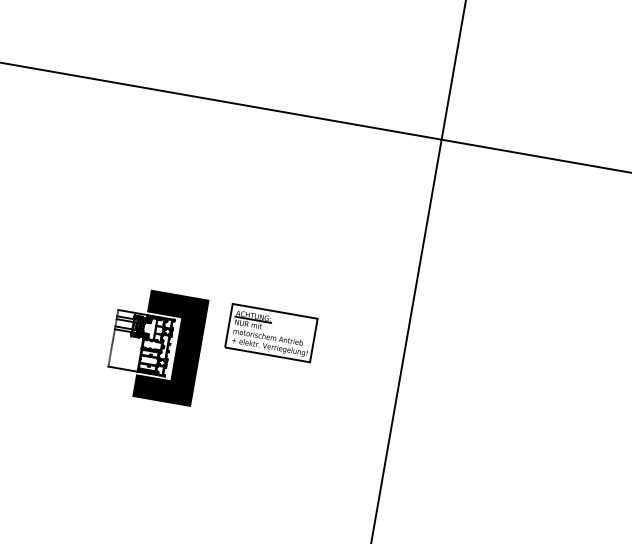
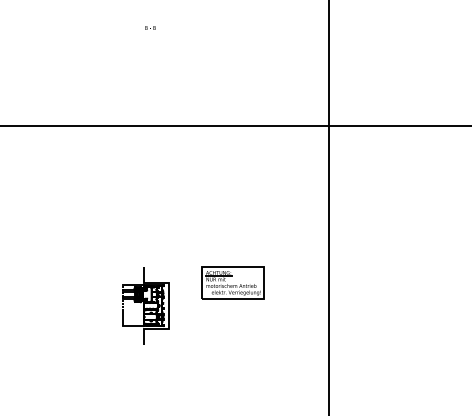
fill: (171, 347) -> (164, 305), removed

